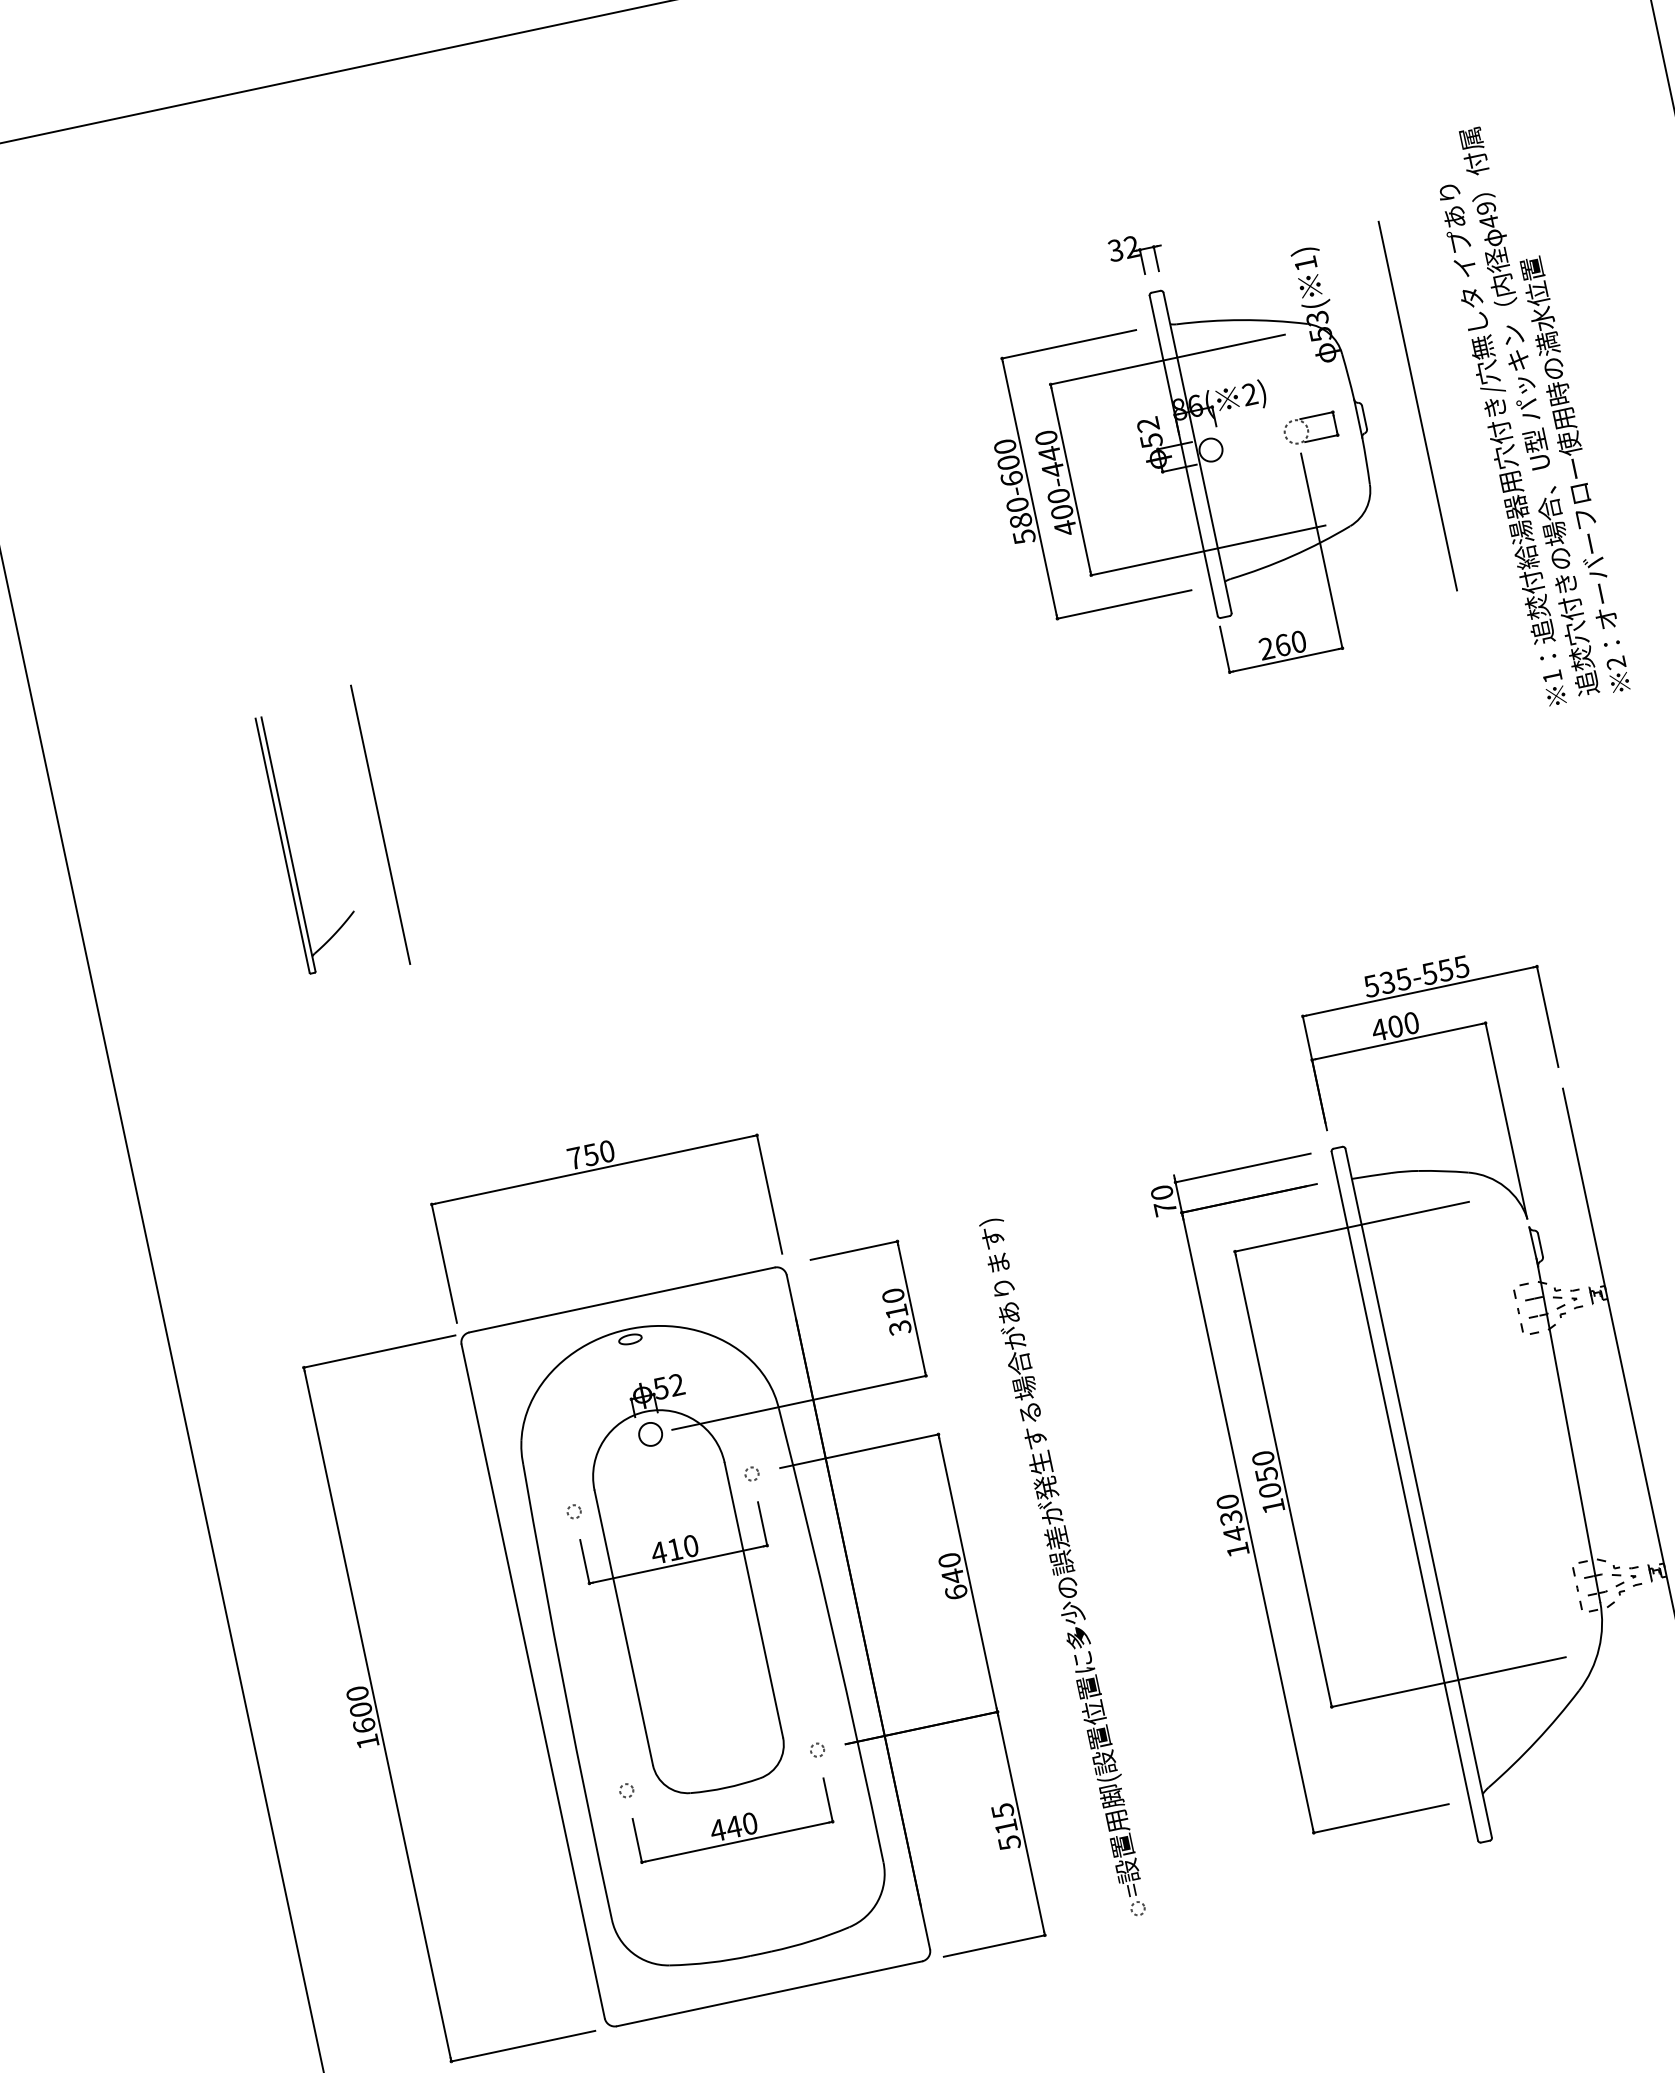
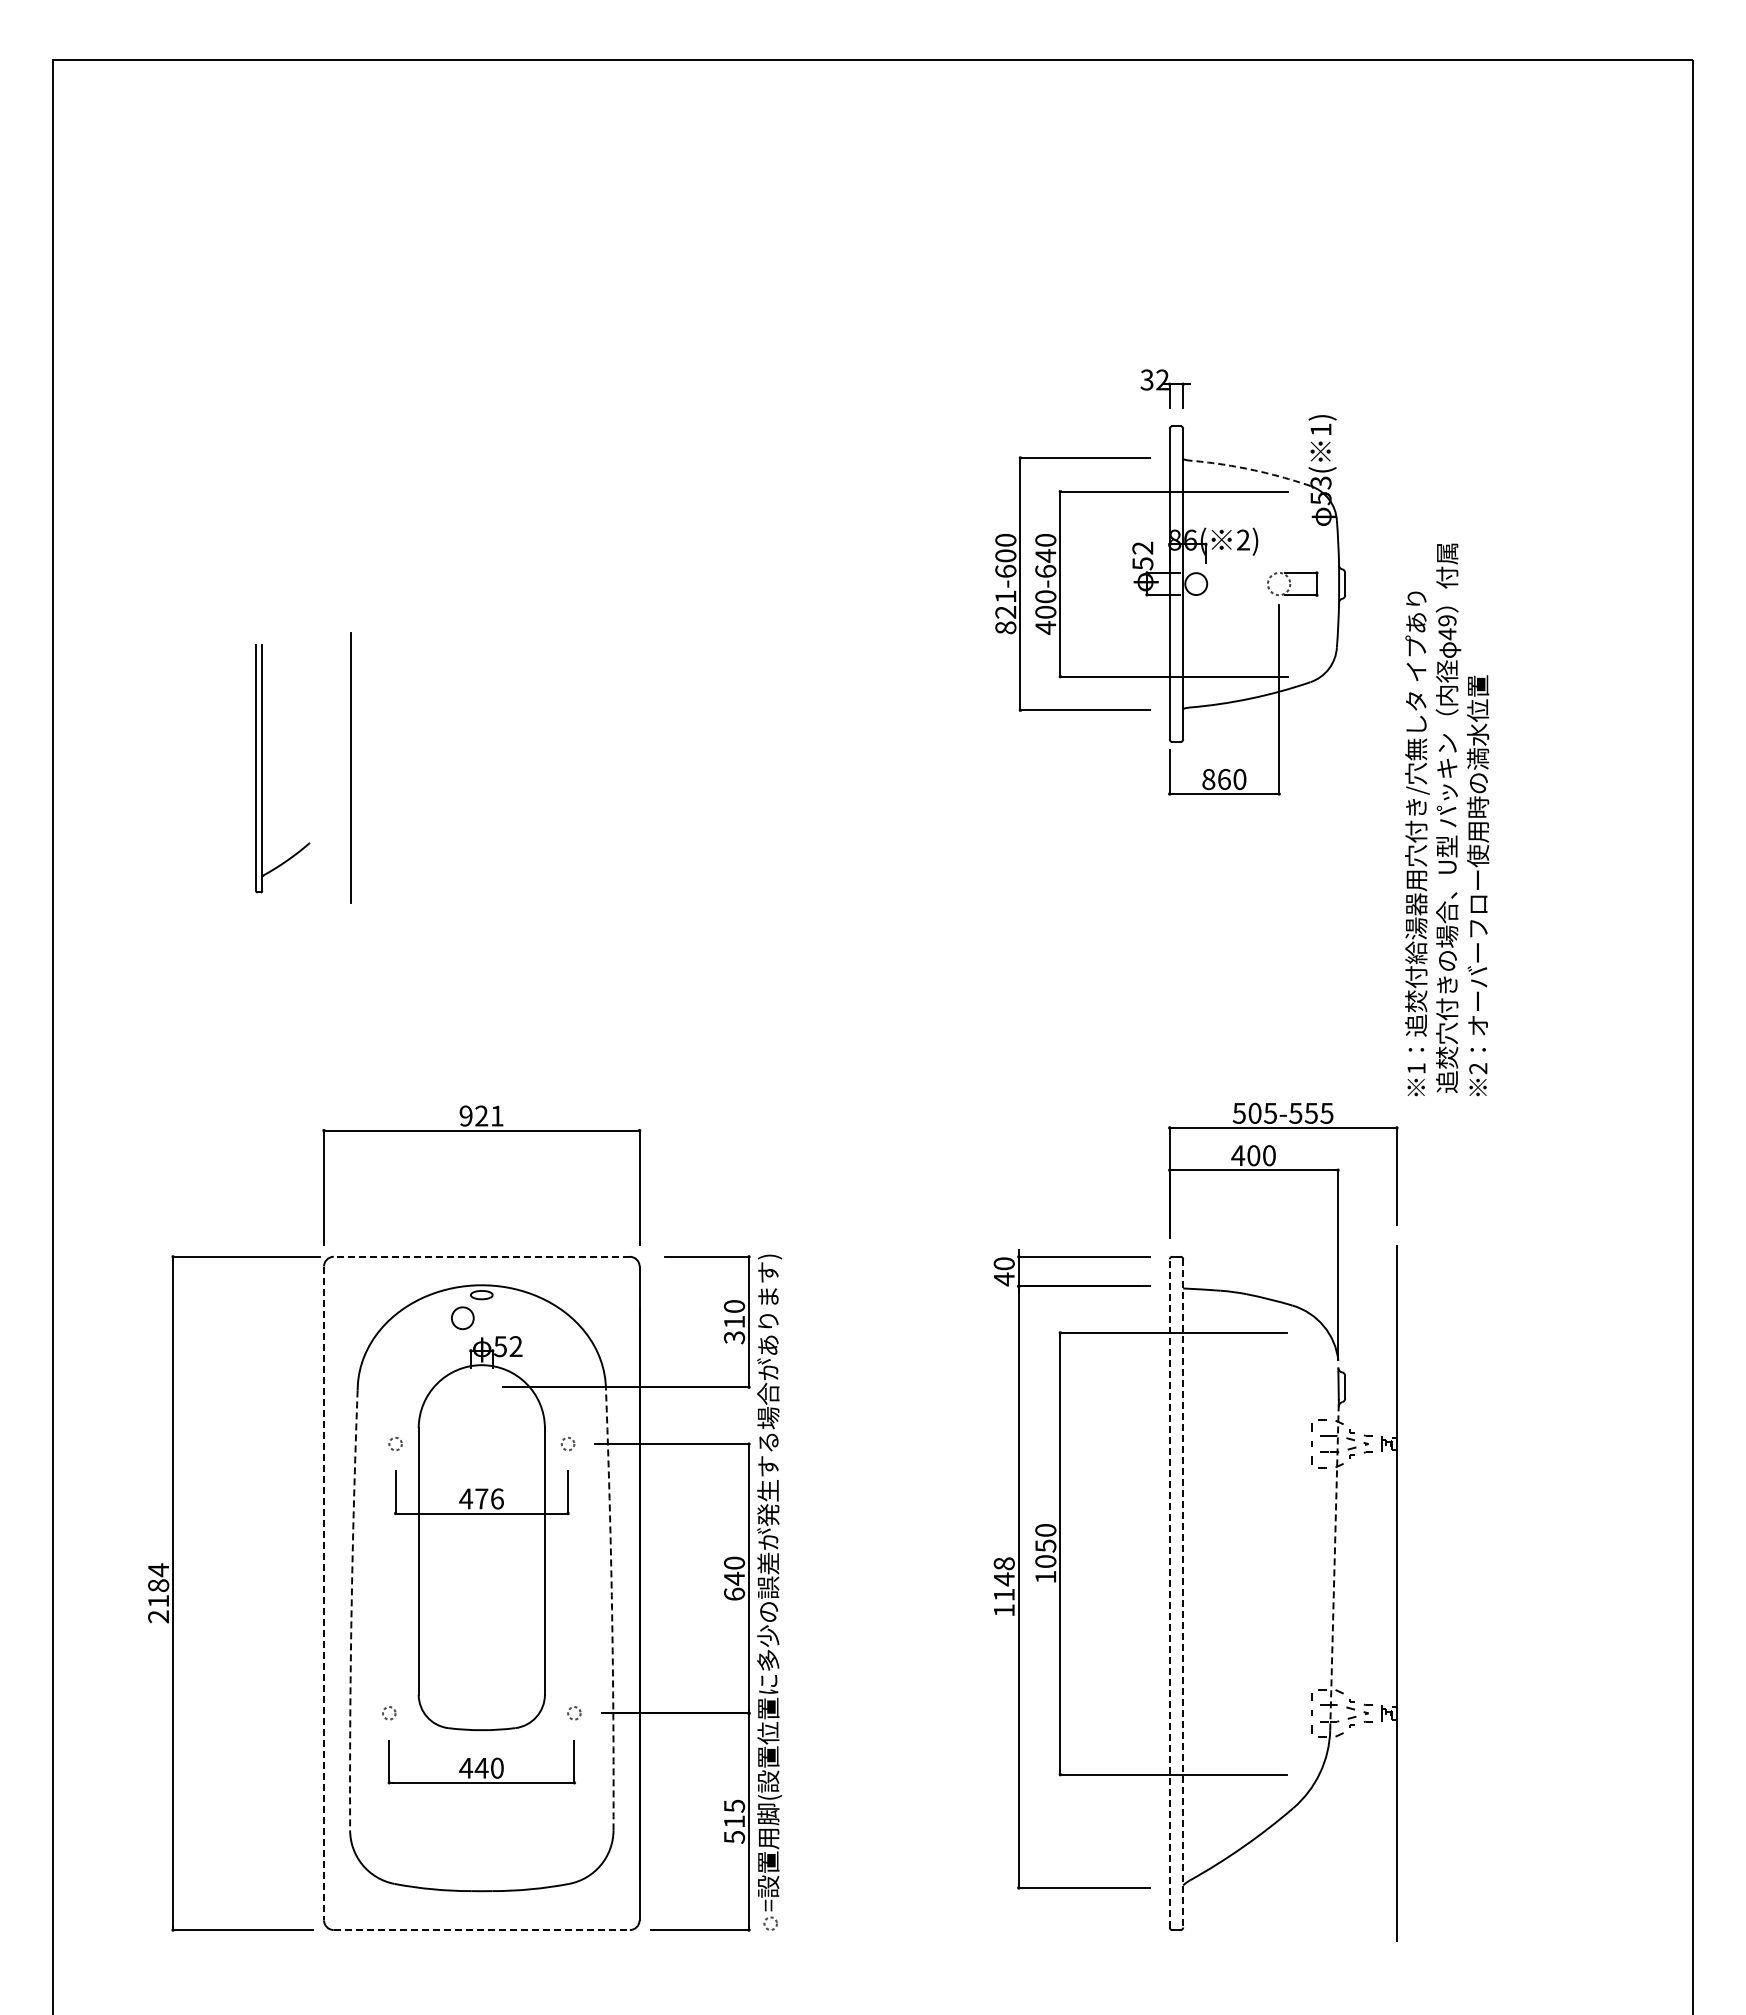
arc: (1241, 320) -> (1250, 469), solid -> dashed
line: (1417, 405) -> (1396, 583), removed
text: (1529, 412) -> (1447, 819), moved
text: (1052, 470) -> (1045, 571), 400-440 -> 400-640
text: (1020, 521) -> (1005, 612), 580-600 -> 821-600
text: (1266, 648) -> (1208, 779), 260 -> 860
text: (1387, 982) -> (1254, 1113), 535-555 -> 505-555
text: (590, 1154) -> (481, 1115), 750 -> 921
text: (1165, 1208) -> (1004, 1279), 70 -> 40
line: (621, 1299) -> (481, 1256), solid -> dashed
line: (1568, 1430) -> (1334, 1564), solid -> dashed
circle: (650, 1434) -> (462, 1318), moved
line: (1419, 1493) -> (1183, 1593), solid -> dashed
line: (1404, 1495) -> (1169, 1592), solid -> dashed
text: (1230, 1518) -> (1003, 1579), 1430 -> 1148
text: (682, 1547) -> (489, 1498), 410 -> 476
part: (1064, 1567) -> (769, 1592), moved
arc: (834, 1634) -> (612, 1609), solid -> dashed
line: (533, 1681) -> (324, 1593), solid -> dashed
arc: (565, 1693) -> (351, 1610), solid -> dashed
text: (362, 1717) -> (158, 1593), 1600 -> 2184
line: (770, 1994) -> (482, 1930), solid -> dashed

